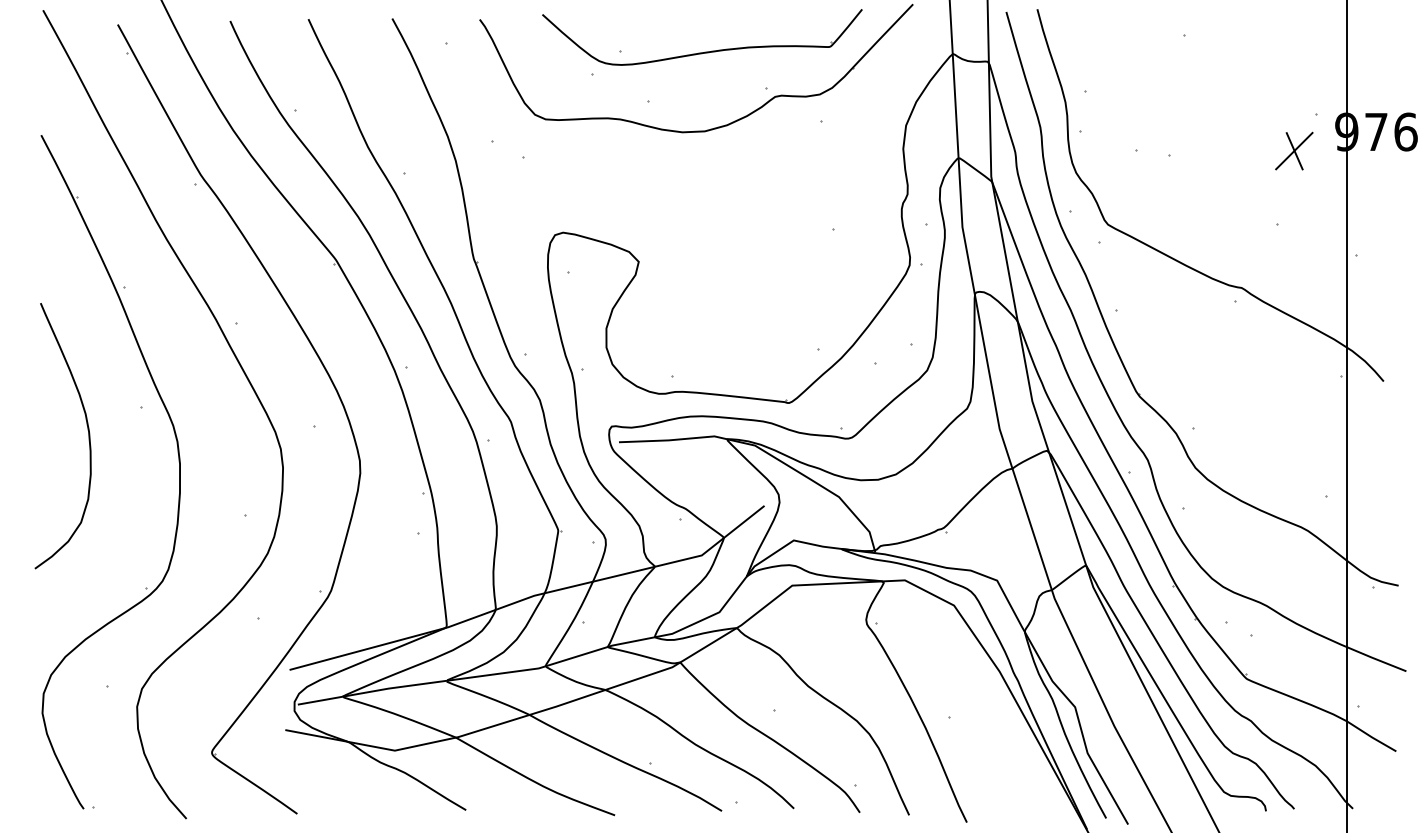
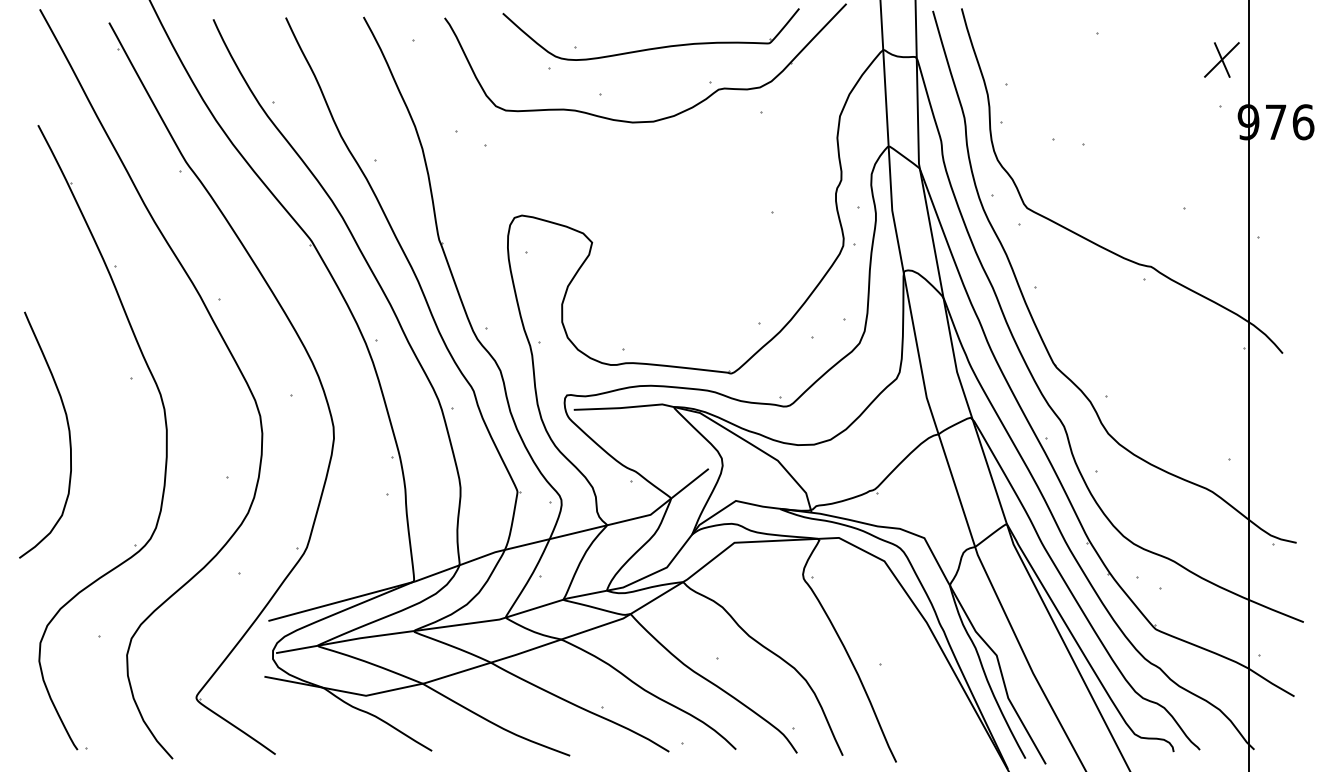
part: (1293, 150) -> (1221, 59), moved
curve: (87, 435) -> (68, 434), moved

